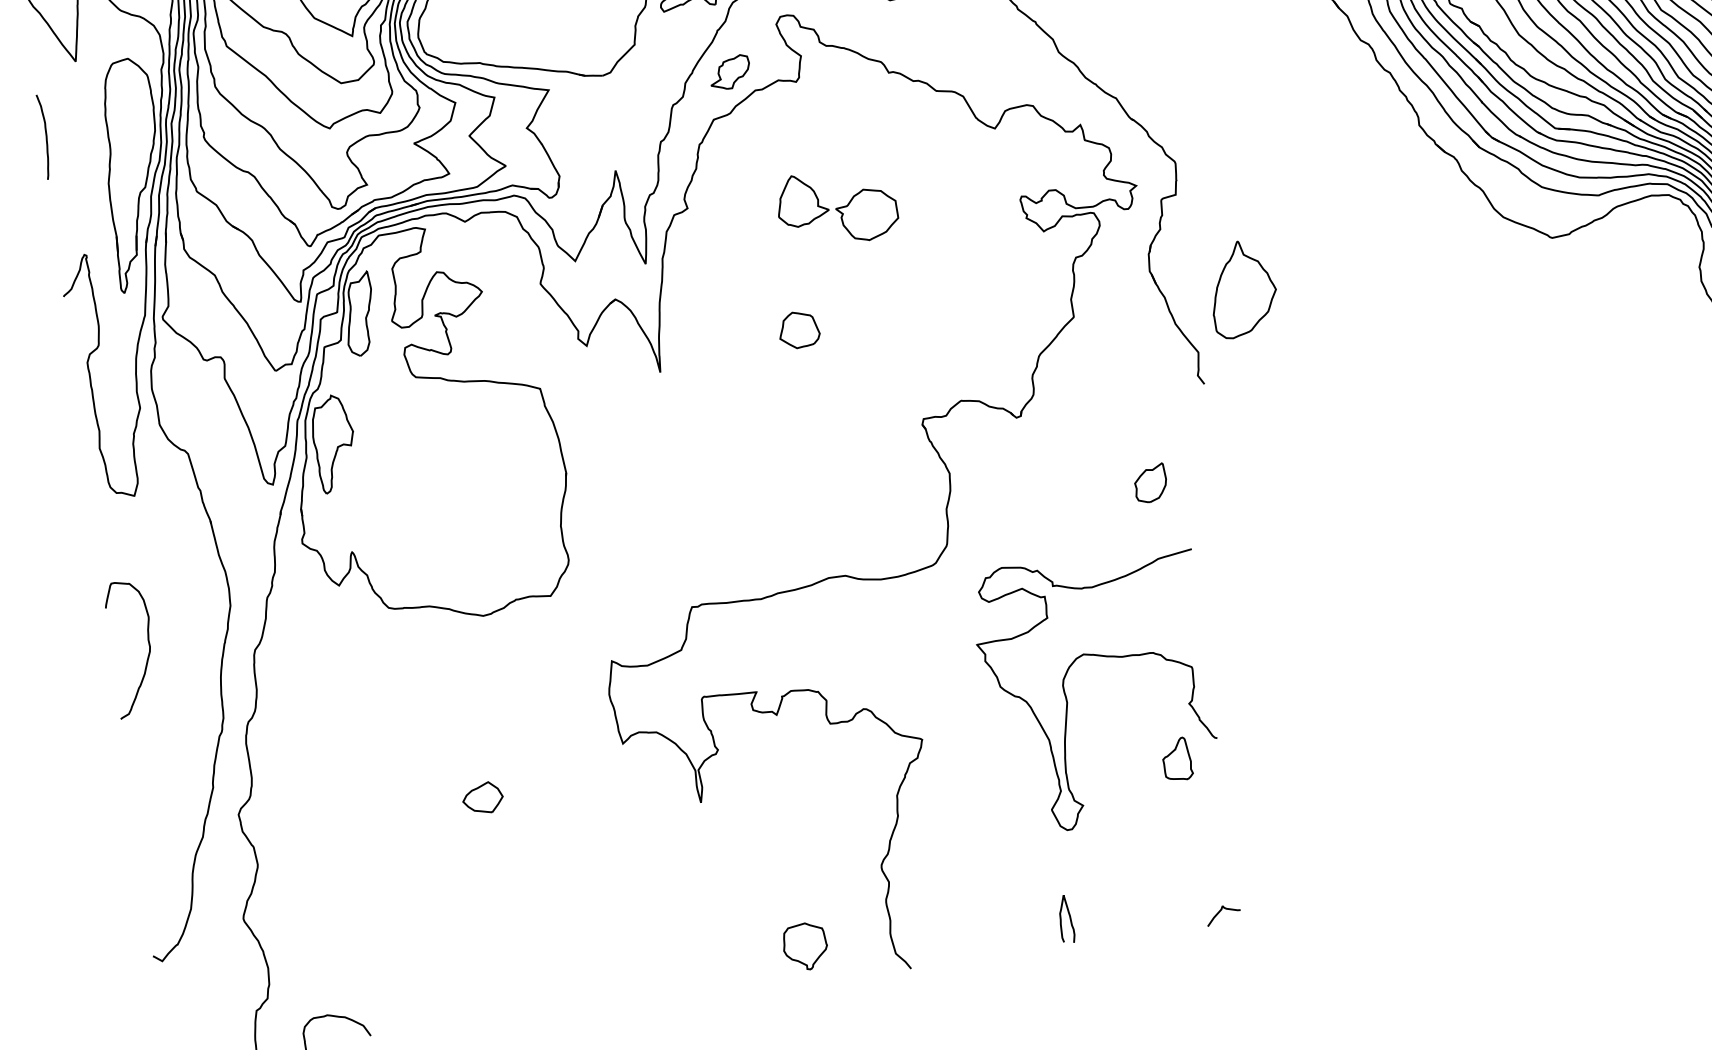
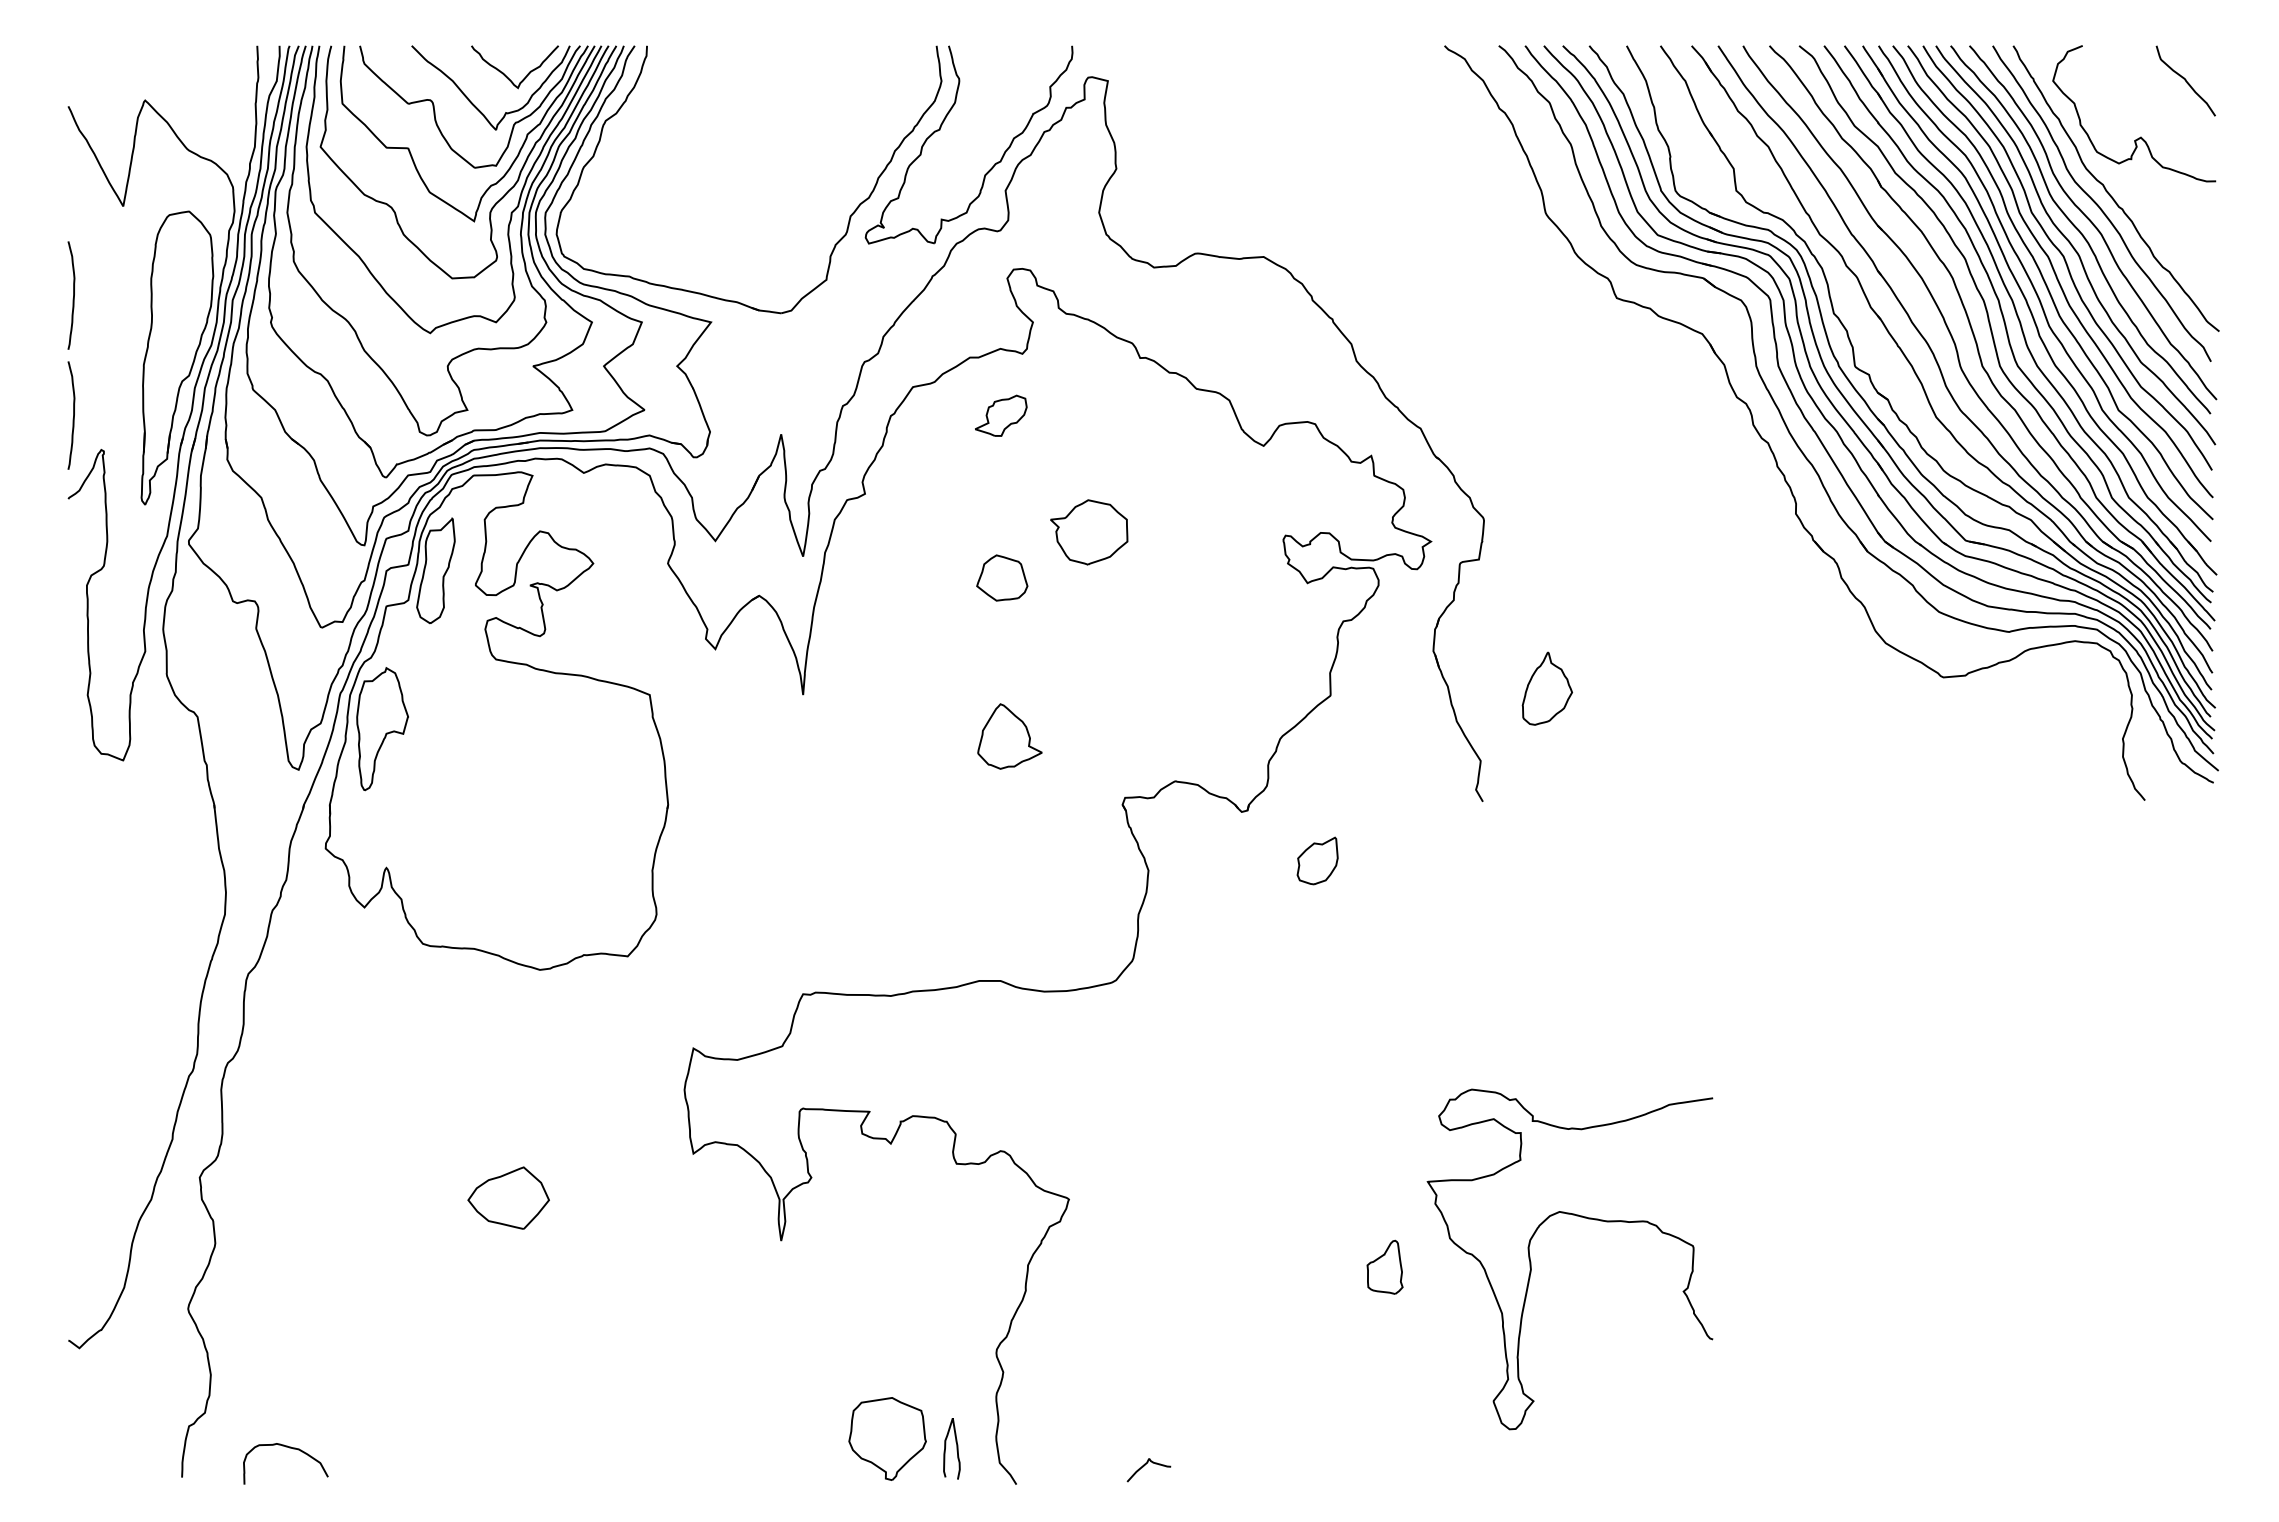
part: (730, 72) -> (1001, 415), moved
part: (801, 200) -> (1009, 736), moved
curve: (58, 230) -> (73, 415), added
part: (1243, 288) -> (1547, 688), size x0.6
part: (799, 329) -> (1002, 577), moved
part: (1150, 483) -> (1317, 860), moved
curve: (149, 649) -> (115, 955), removed
curve: (1066, 696) -> (1531, 1261), moved
part: (482, 798) -> (508, 1198), size x1.6
curve: (1219, 912) -> (1144, 1466), moved
curve: (1069, 918) -> (956, 1448), moved
part: (805, 946) -> (887, 1438), size x1.4

